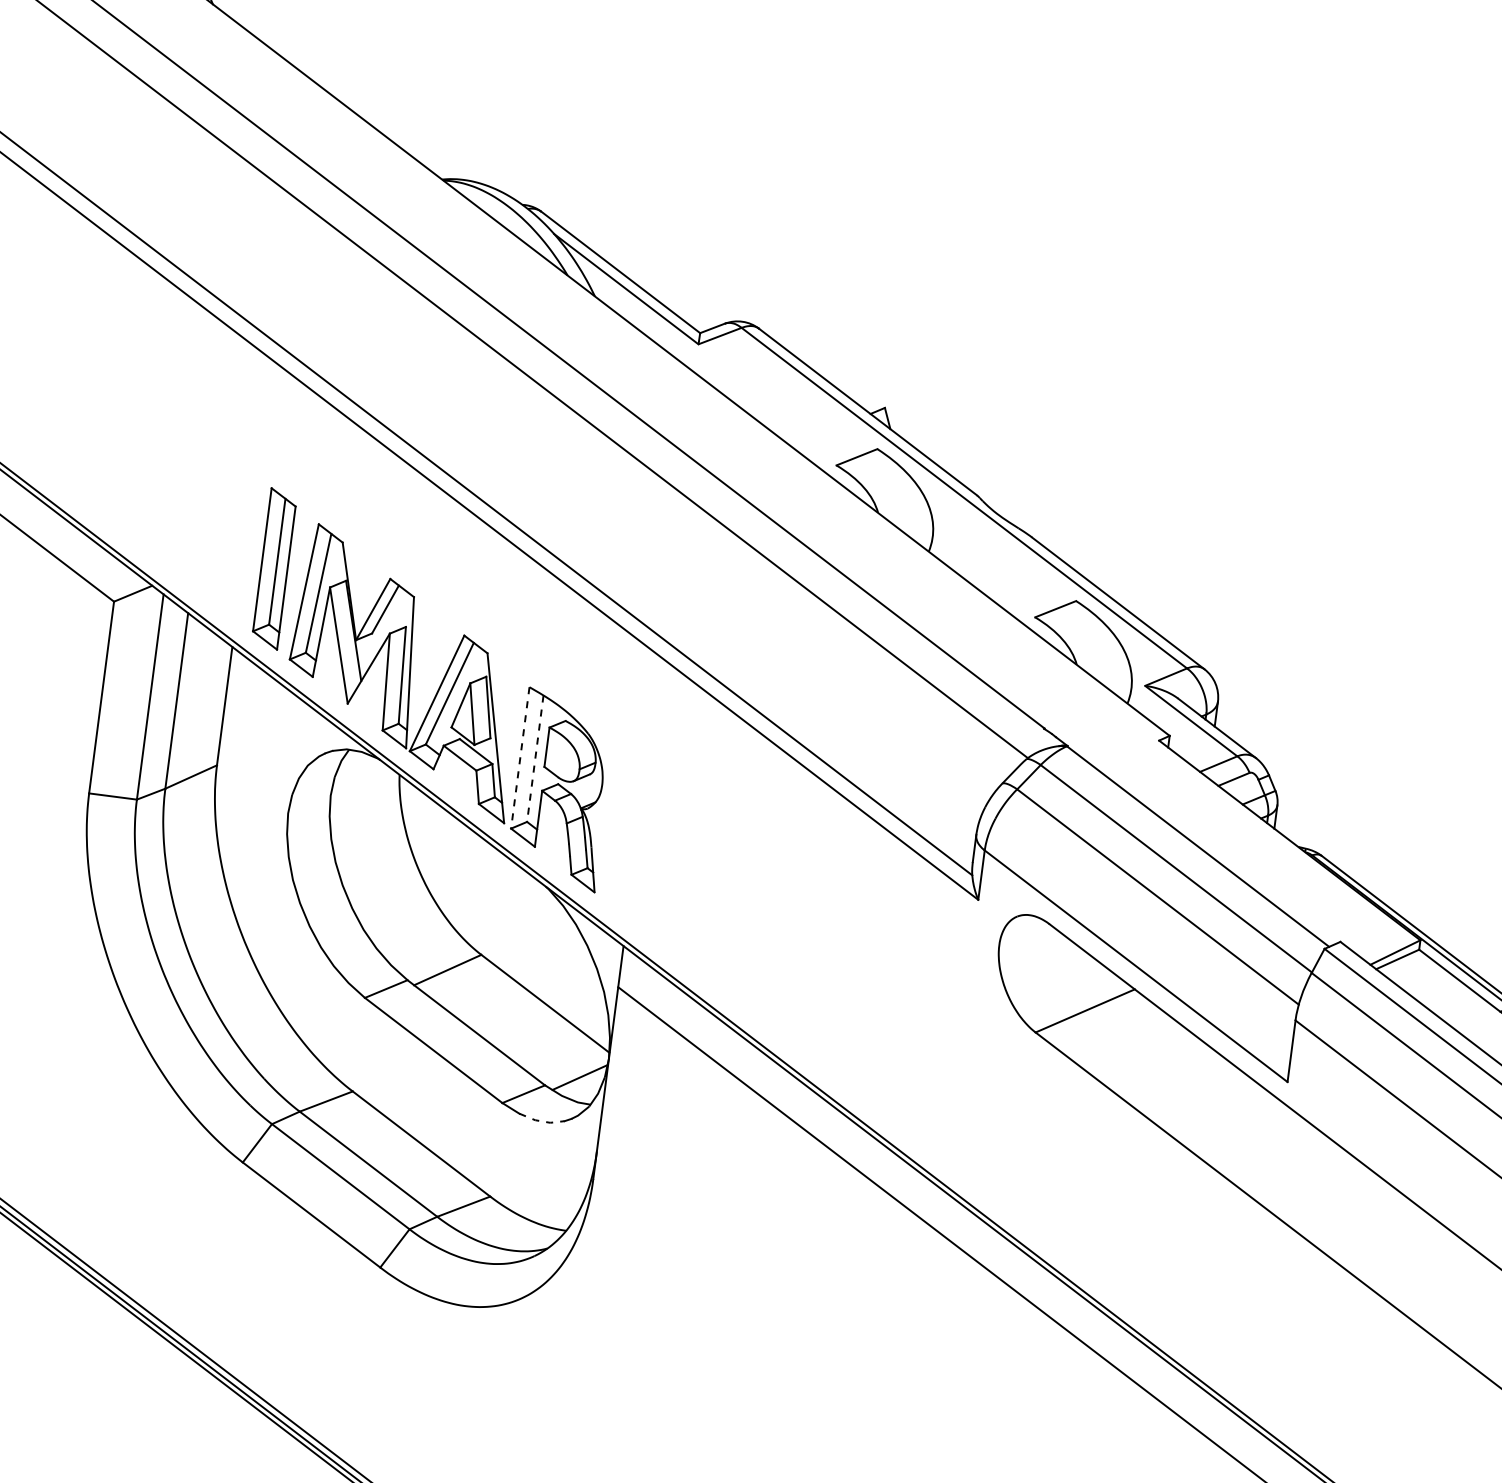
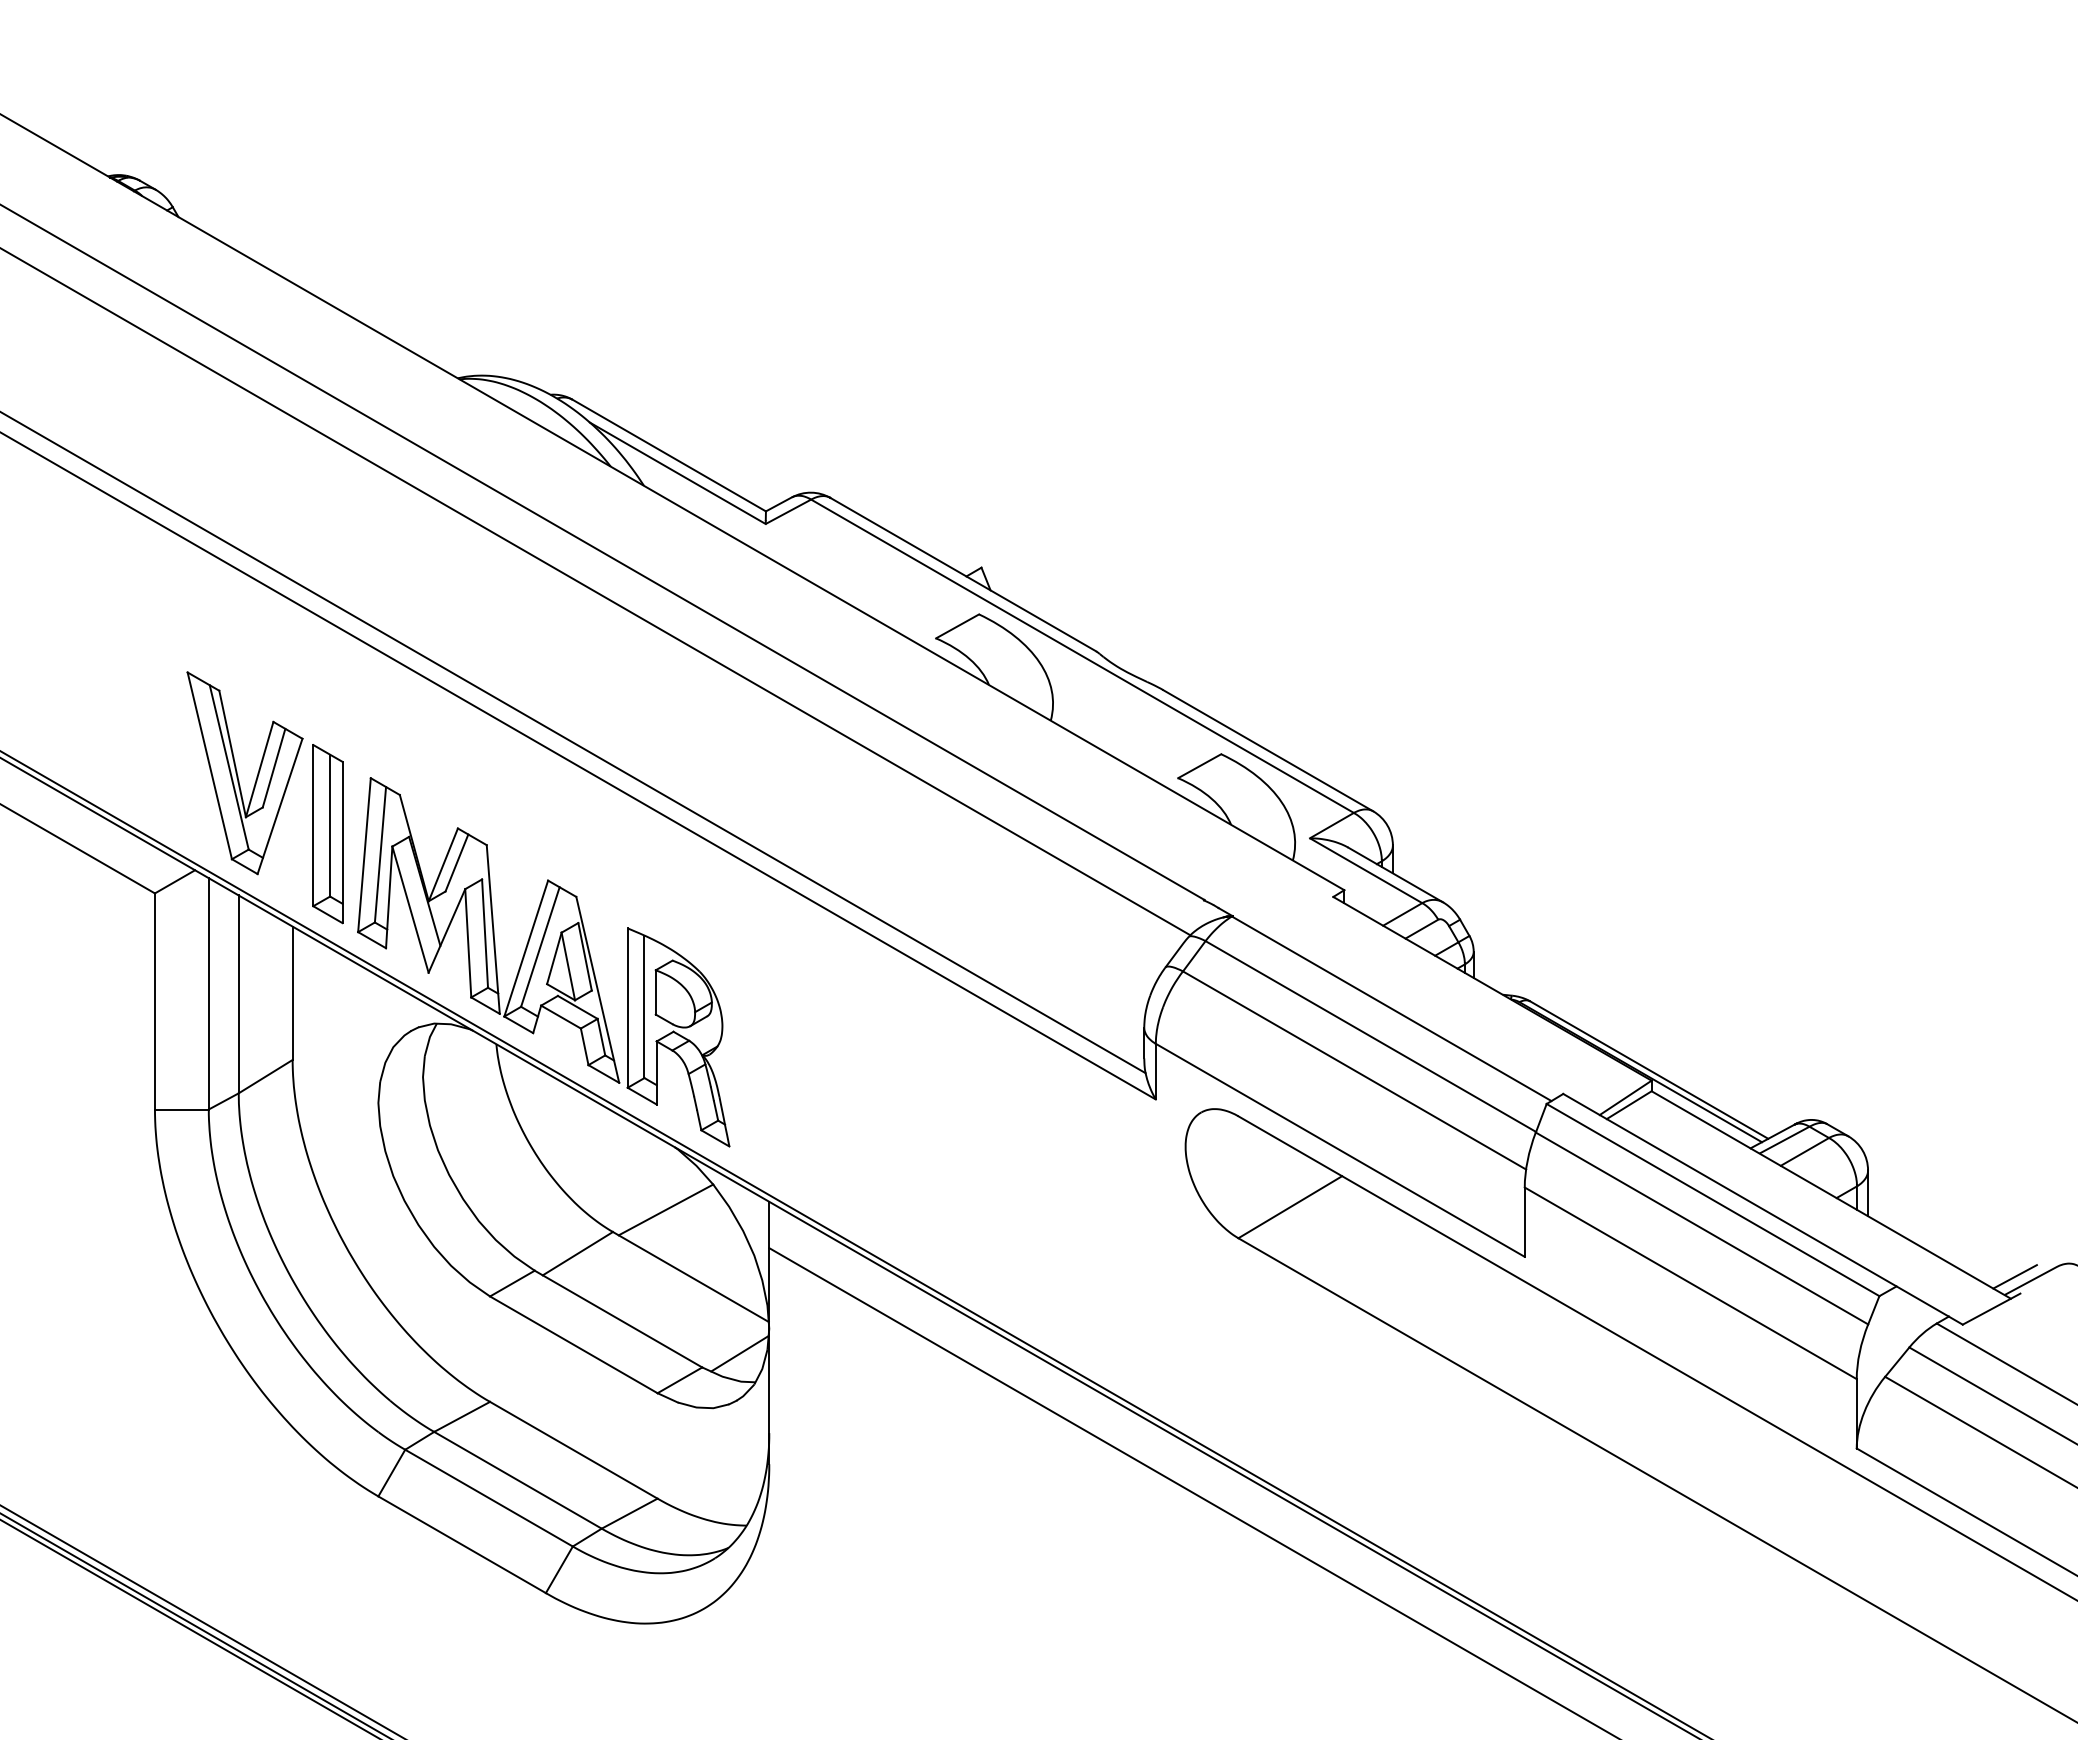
part: (201, 506) -> (238, 775), added
line: (520, 758) -> (627, 1008), dashed -> solid
line: (535, 759) -> (644, 1007), dashed -> solid
line: (530, 940) -> (665, 1209), added
line: (541, 1121) -> (703, 1407), dashed -> solid

